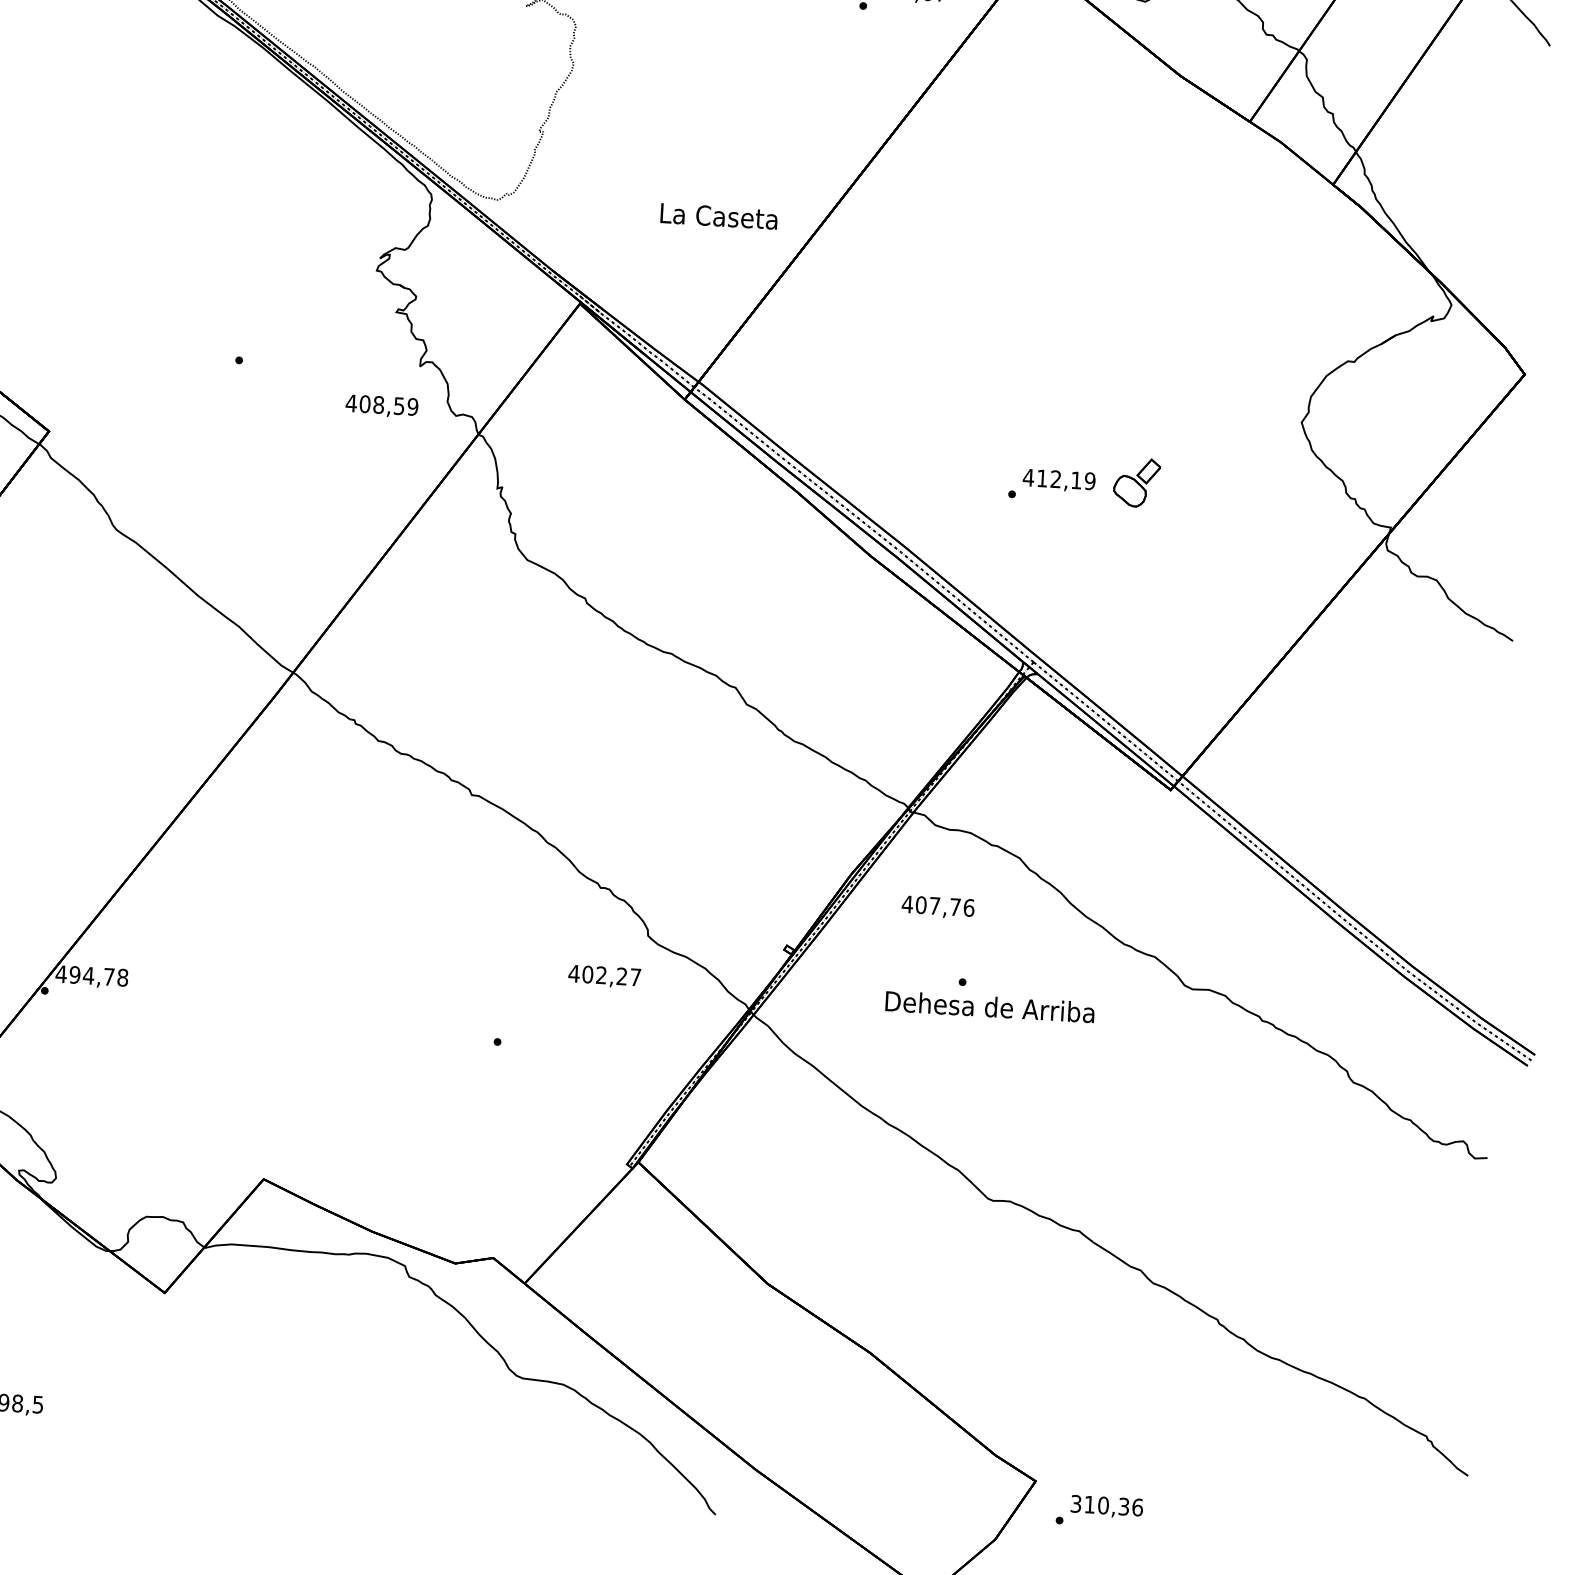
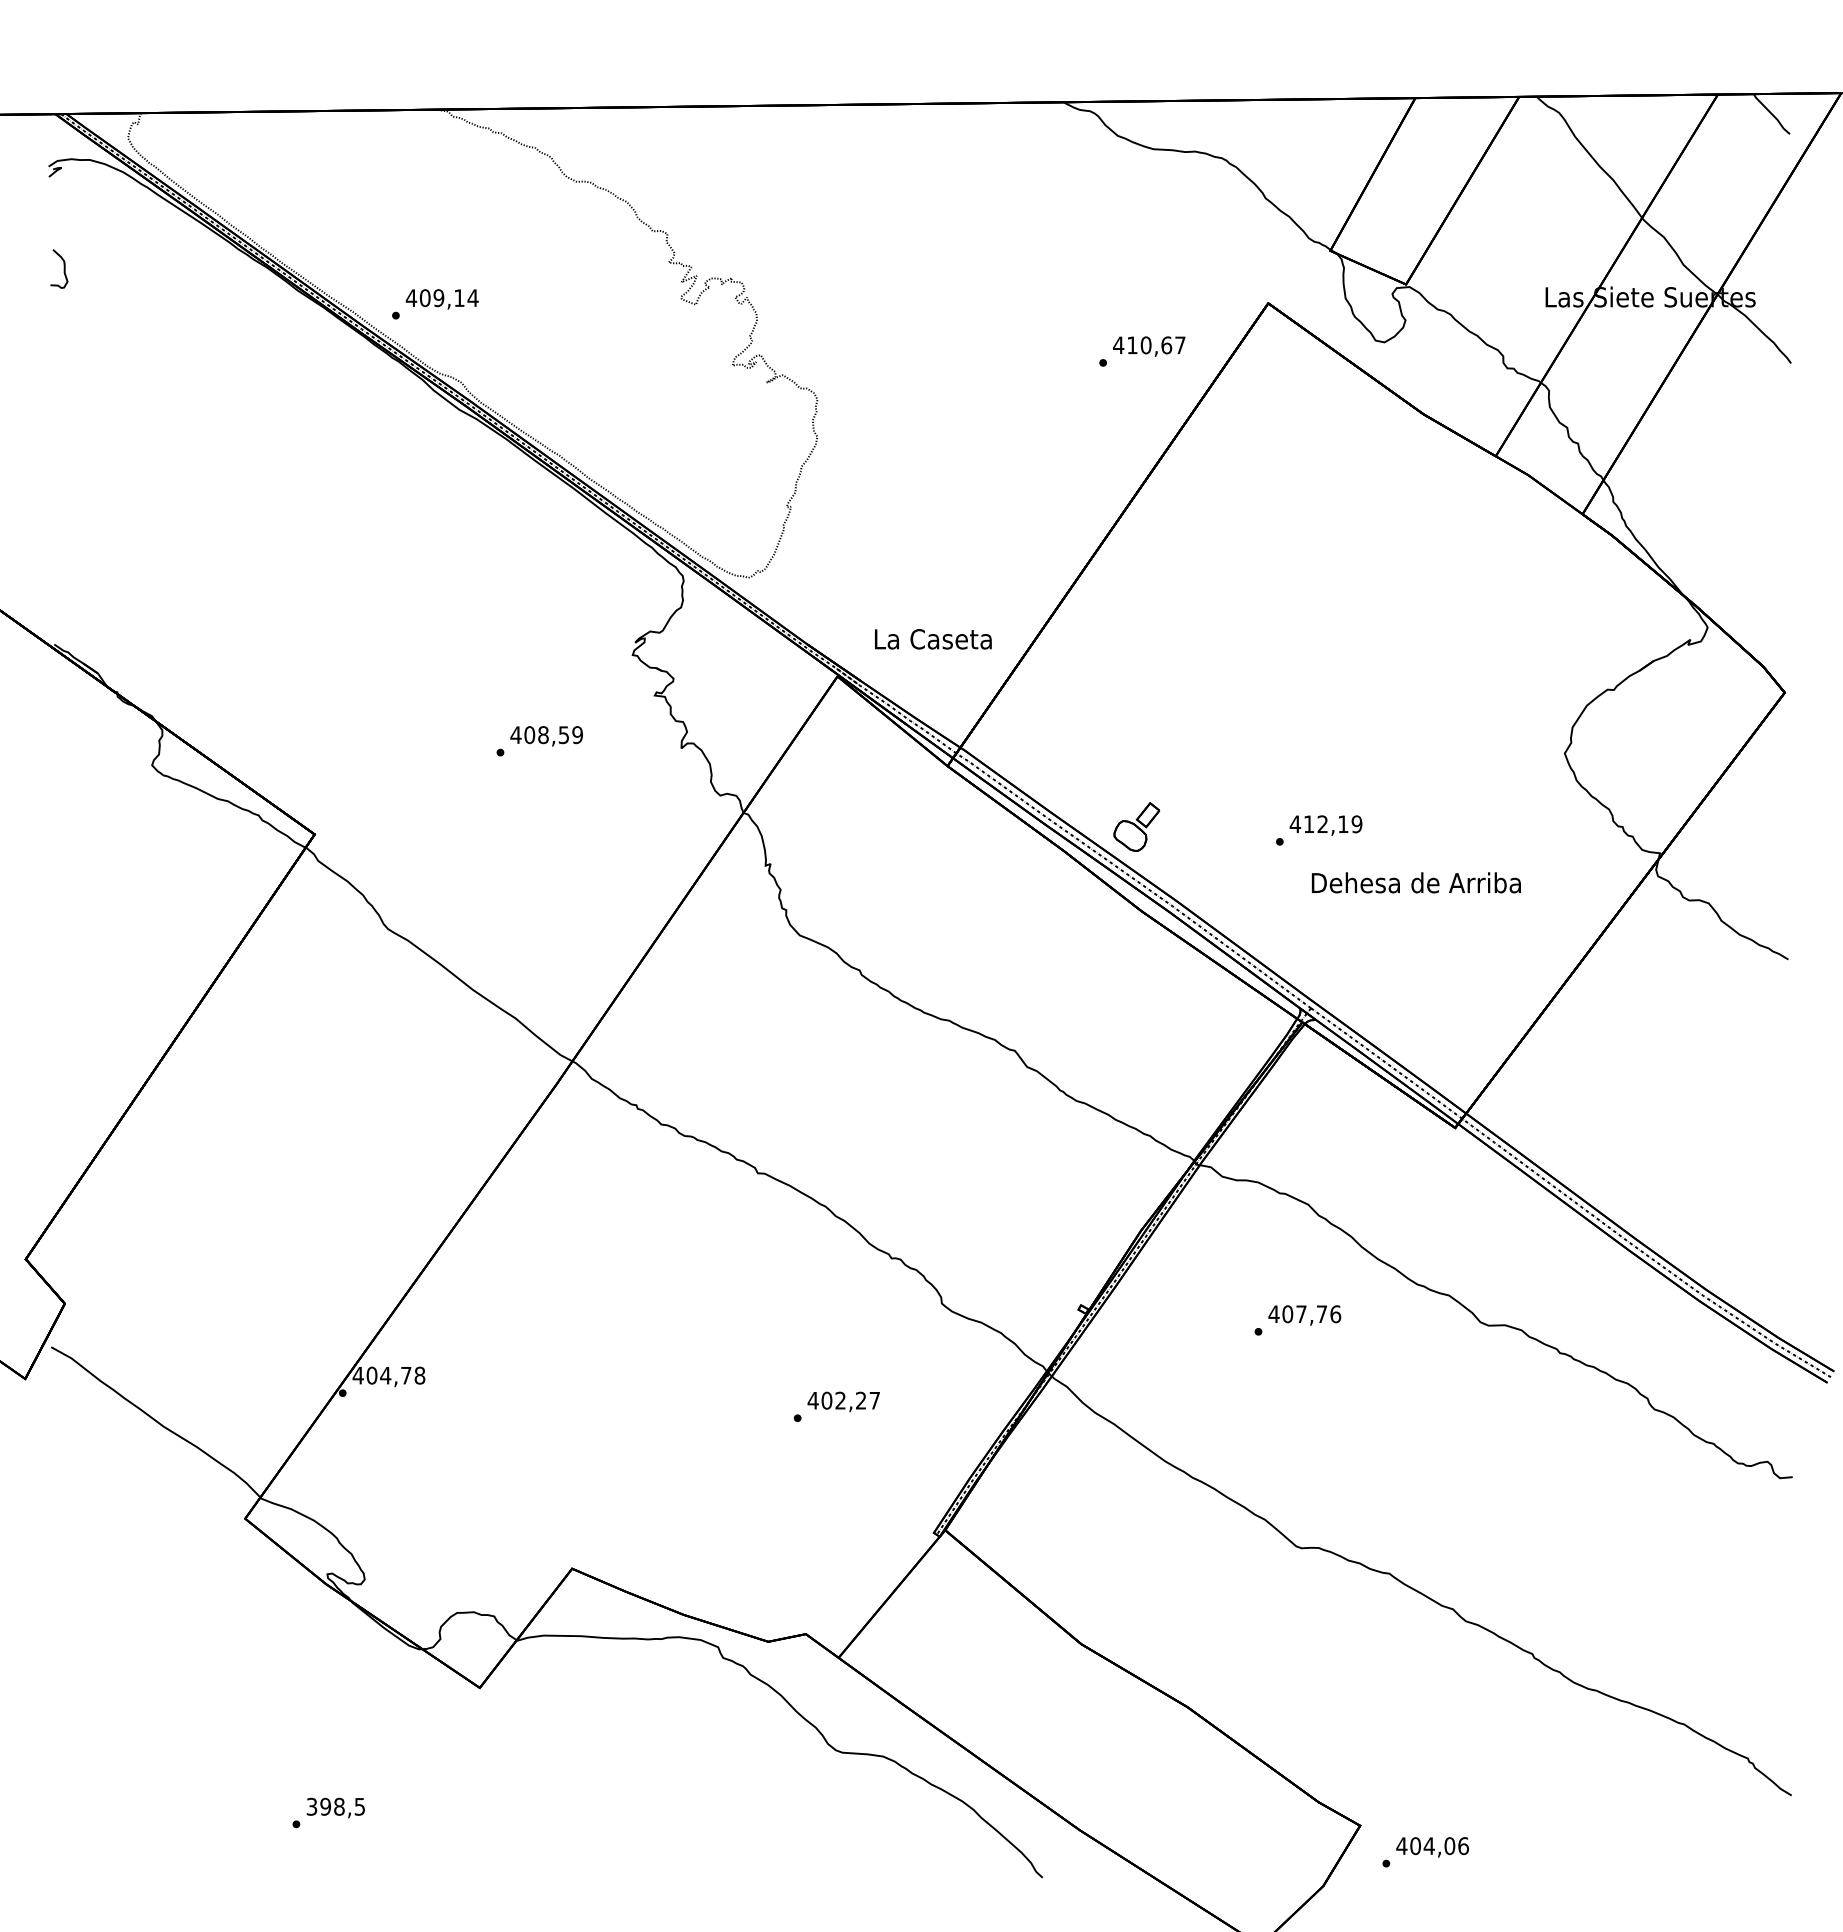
text: (719, 216) -> (933, 639), moved
text: (381, 406) -> (546, 736), moved
part: (1136, 482) -> (1136, 826), moved
text: (937, 907) -> (1304, 1315), moved
text: (74, 974) -> (371, 1375), 494,78 -> 404,78
text: (604, 976) -> (843, 1401), moved
text: (990, 1006) -> (1416, 882), moved
text: (1099, 1505) -> (1425, 1846), 310,36 -> 404,06

